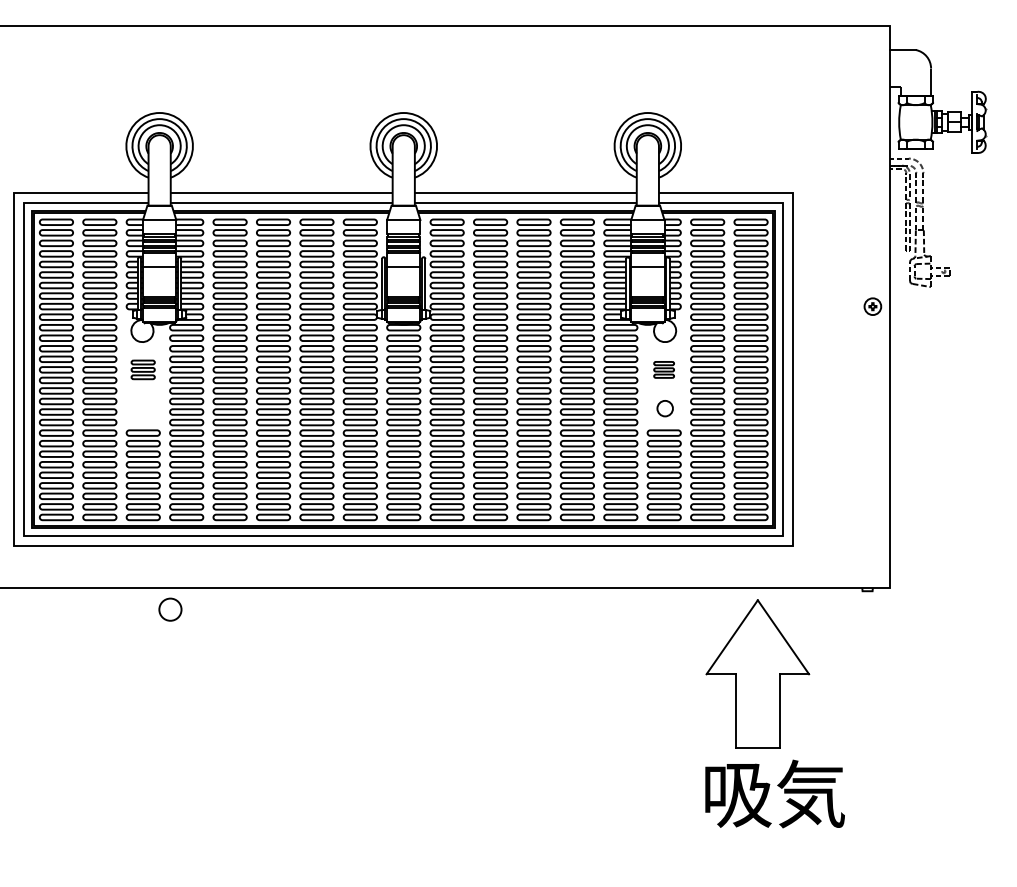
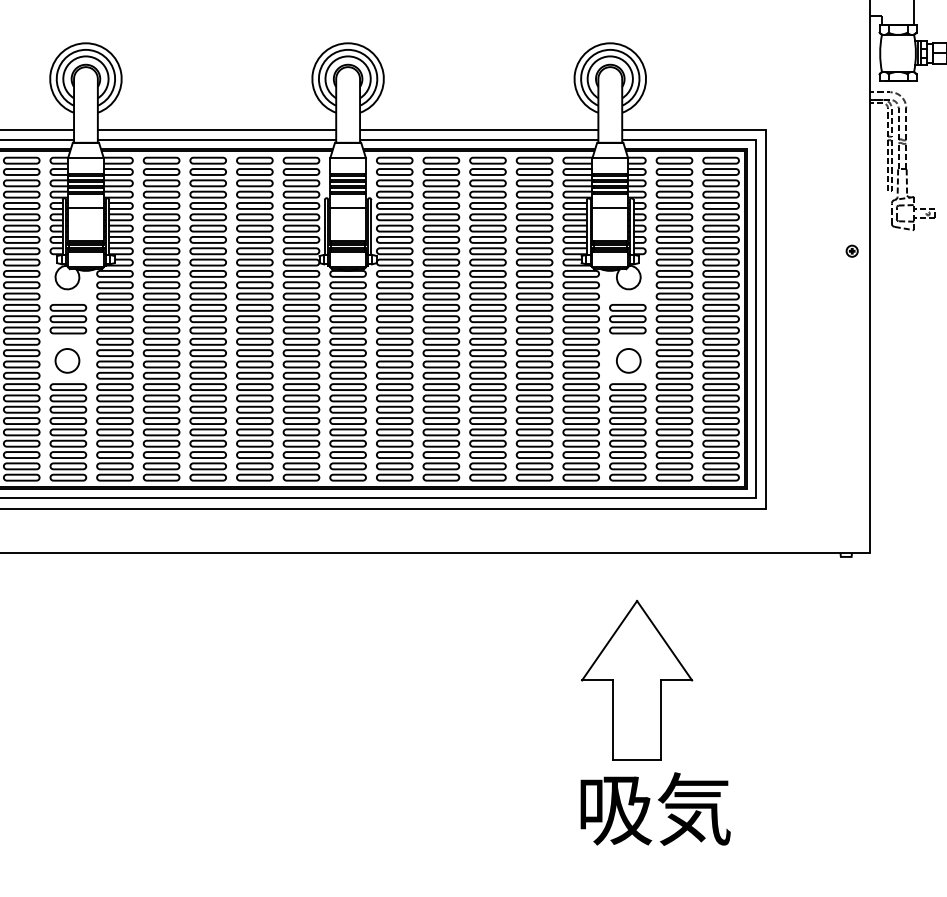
part: (873, 306) -> (852, 251), size x0.62
part: (142, 369) -> (67, 318), size x1.43
part: (663, 369) -> (627, 318), size x1.67
circle: (665, 408) -> (629, 360), size x1.43
circle: (170, 609) -> (67, 360), moved
part: (774, 713) -> (654, 722), moved

